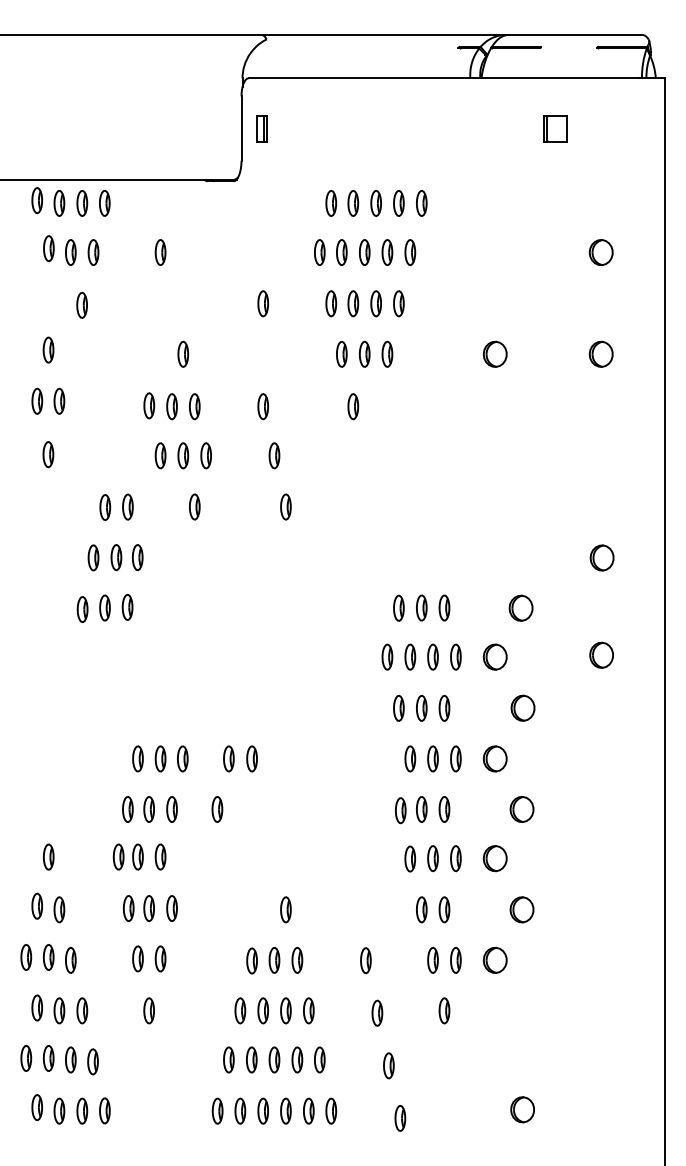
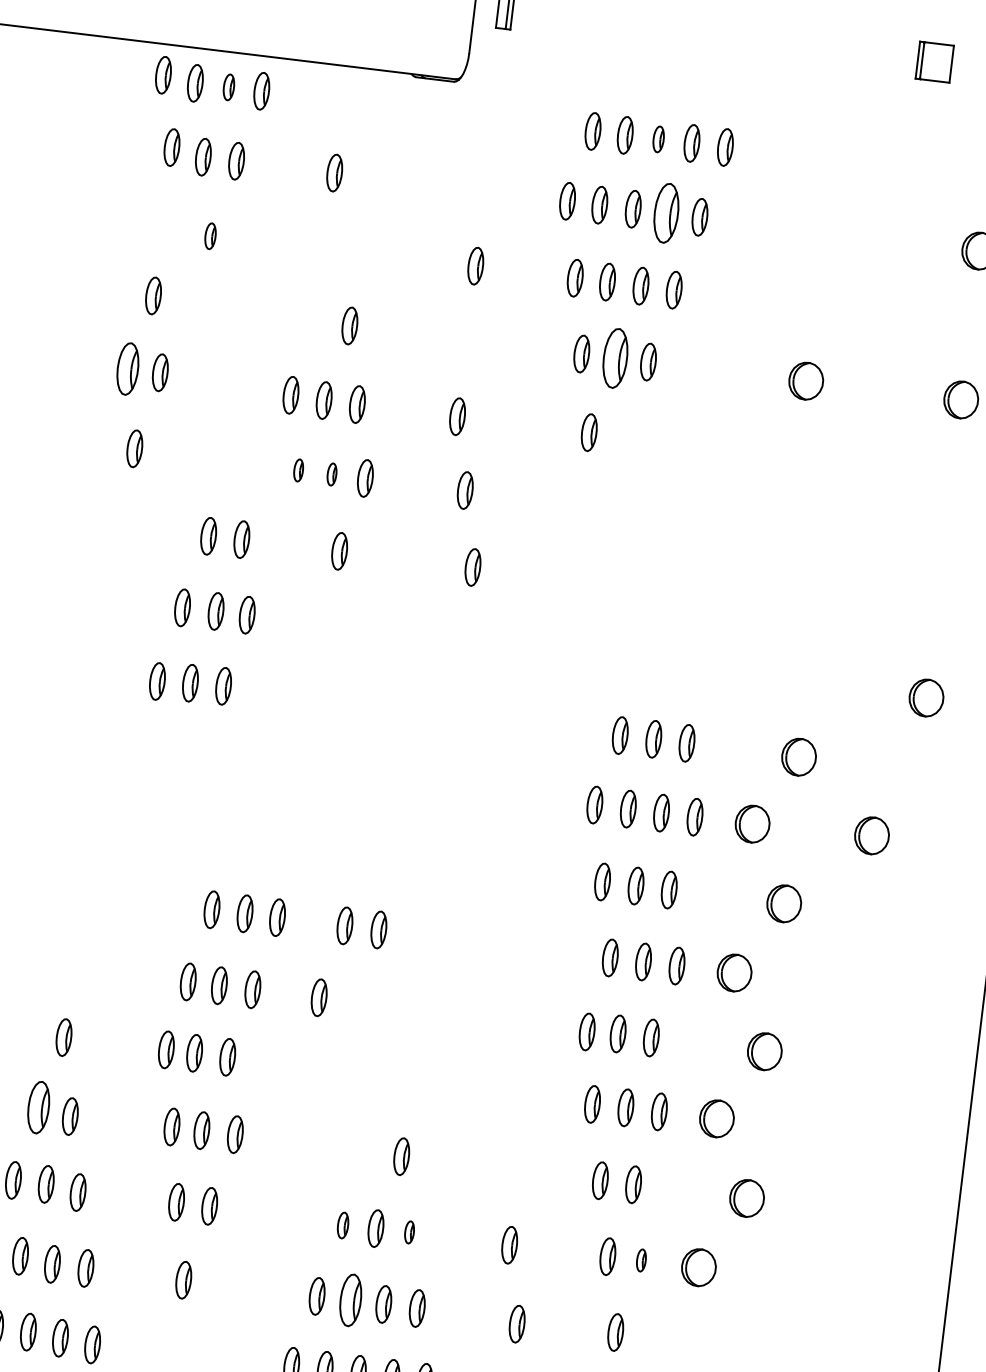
part: (82, 203) -> (229, 87), size x0.7
part: (375, 203) -> (657, 139), size x0.7
part: (387, 252) -> (666, 213), size x1.6
part: (81, 304) -> (209, 235), size x0.7
part: (364, 353) -> (615, 356), size x1.6
part: (37, 400) -> (128, 367), size x1.4
part: (160, 455) -> (298, 469), size x0.6
part: (183, 455) -> (332, 473), size x0.6
part: (601, 654) -> (871, 834), moved
part: (36, 905) -> (37, 1106), size x1.4
part: (297, 959) -> (409, 1231), size x0.6
part: (455, 959) -> (640, 1259), size x0.6
part: (251, 960) -> (342, 1224), size x0.7
part: (262, 1010) -> (349, 1299), size x1.4

